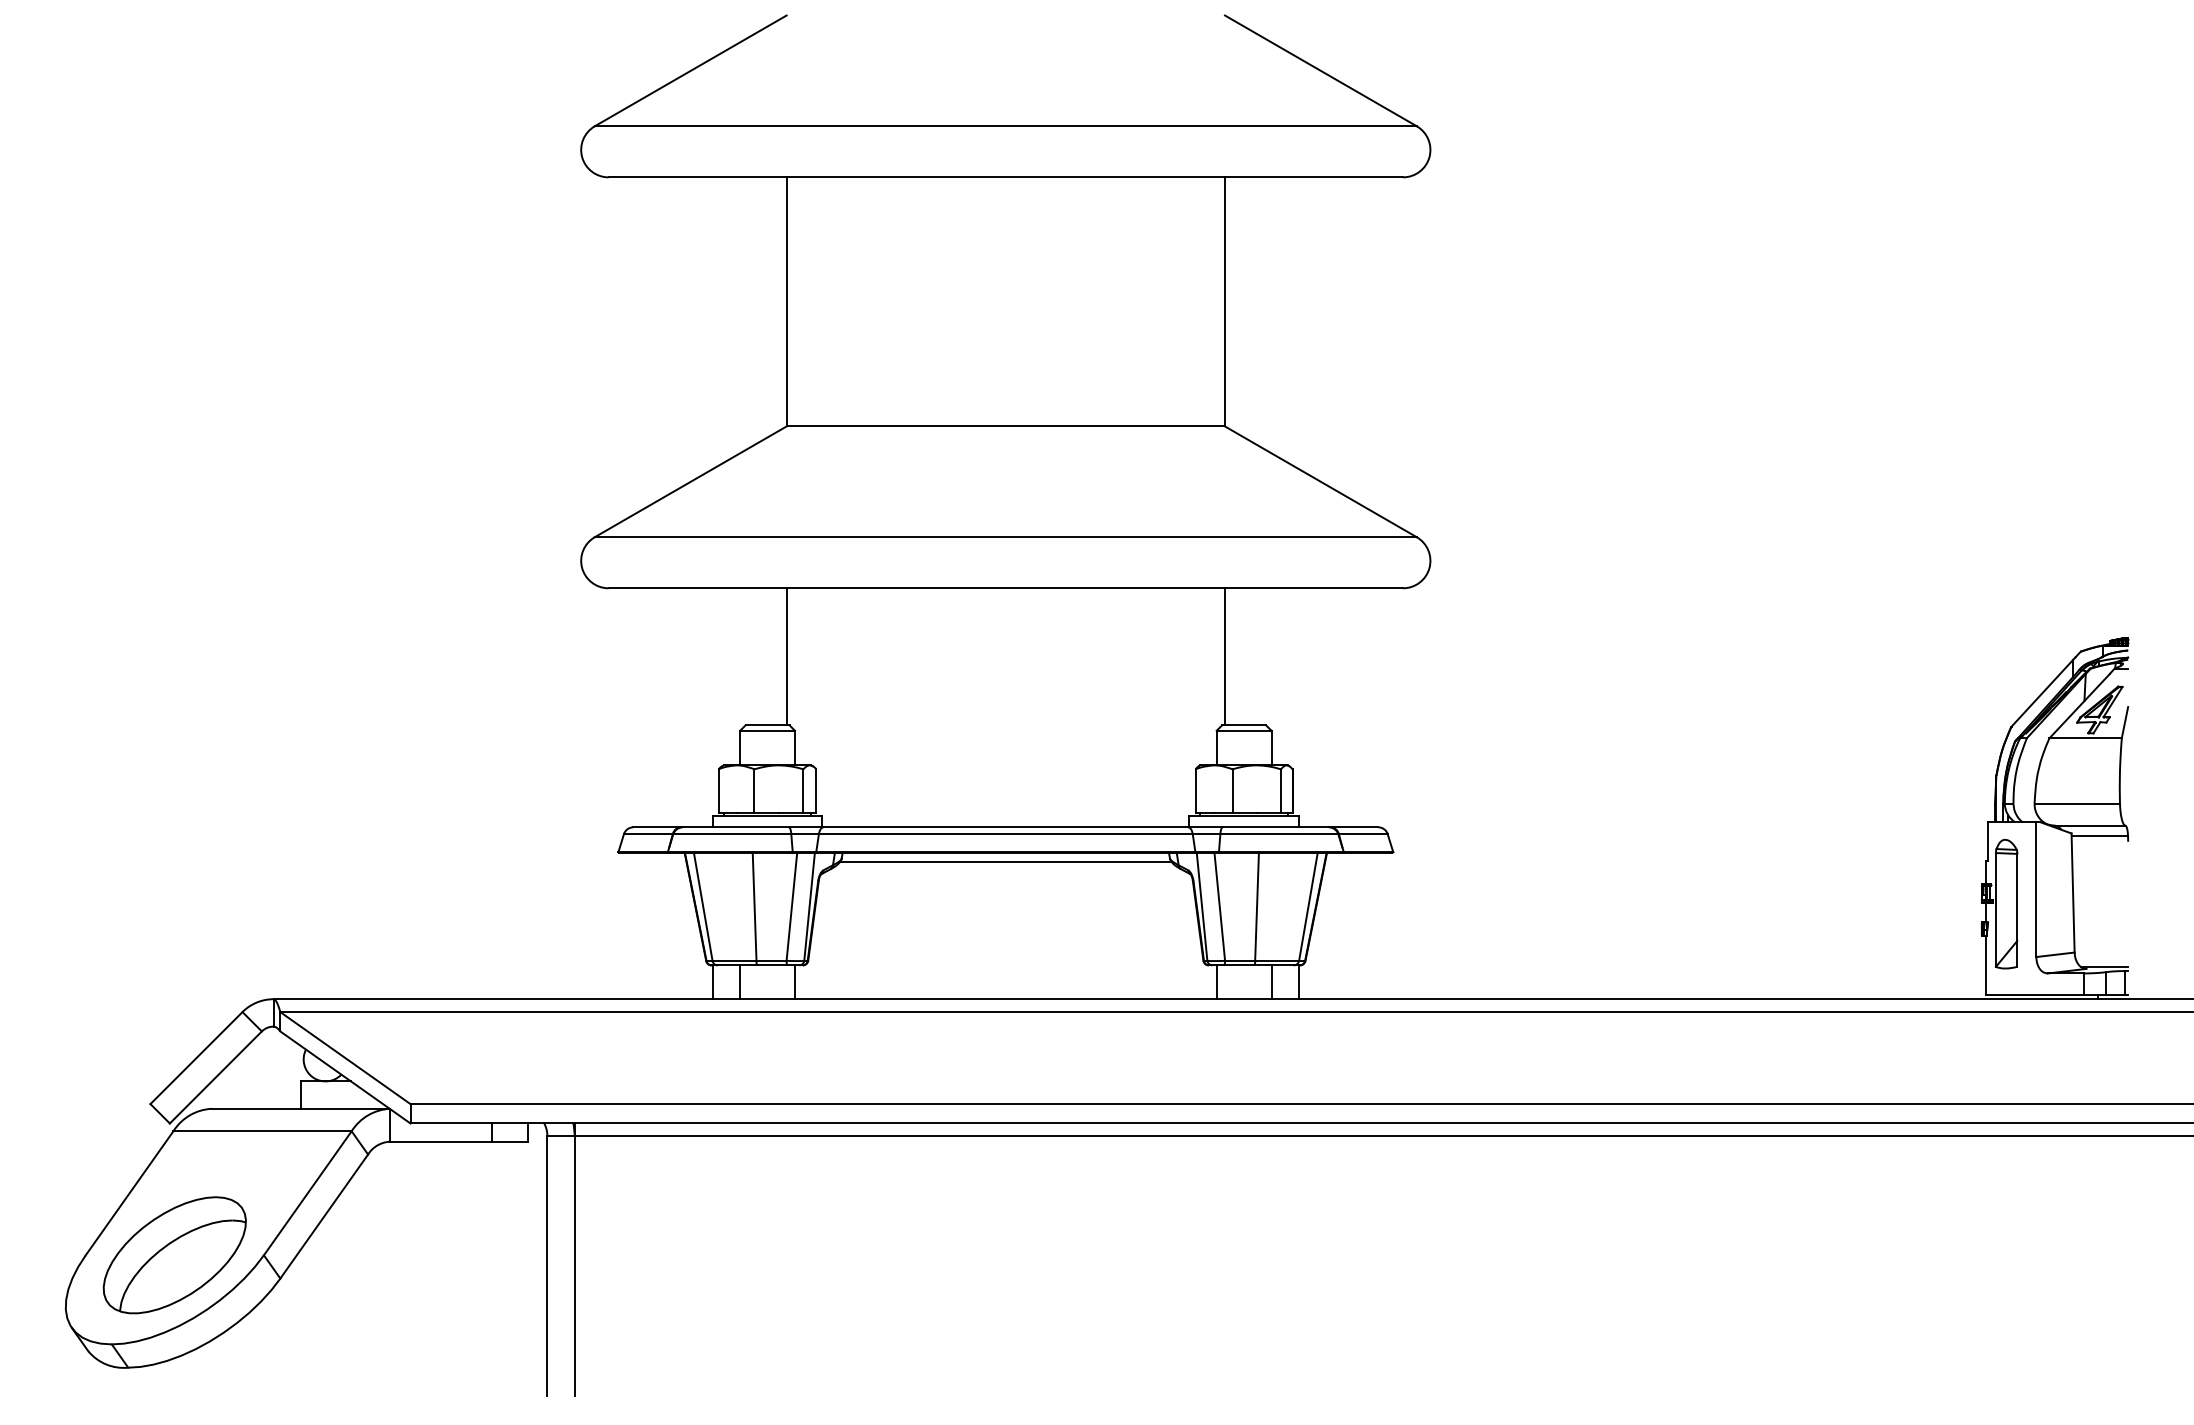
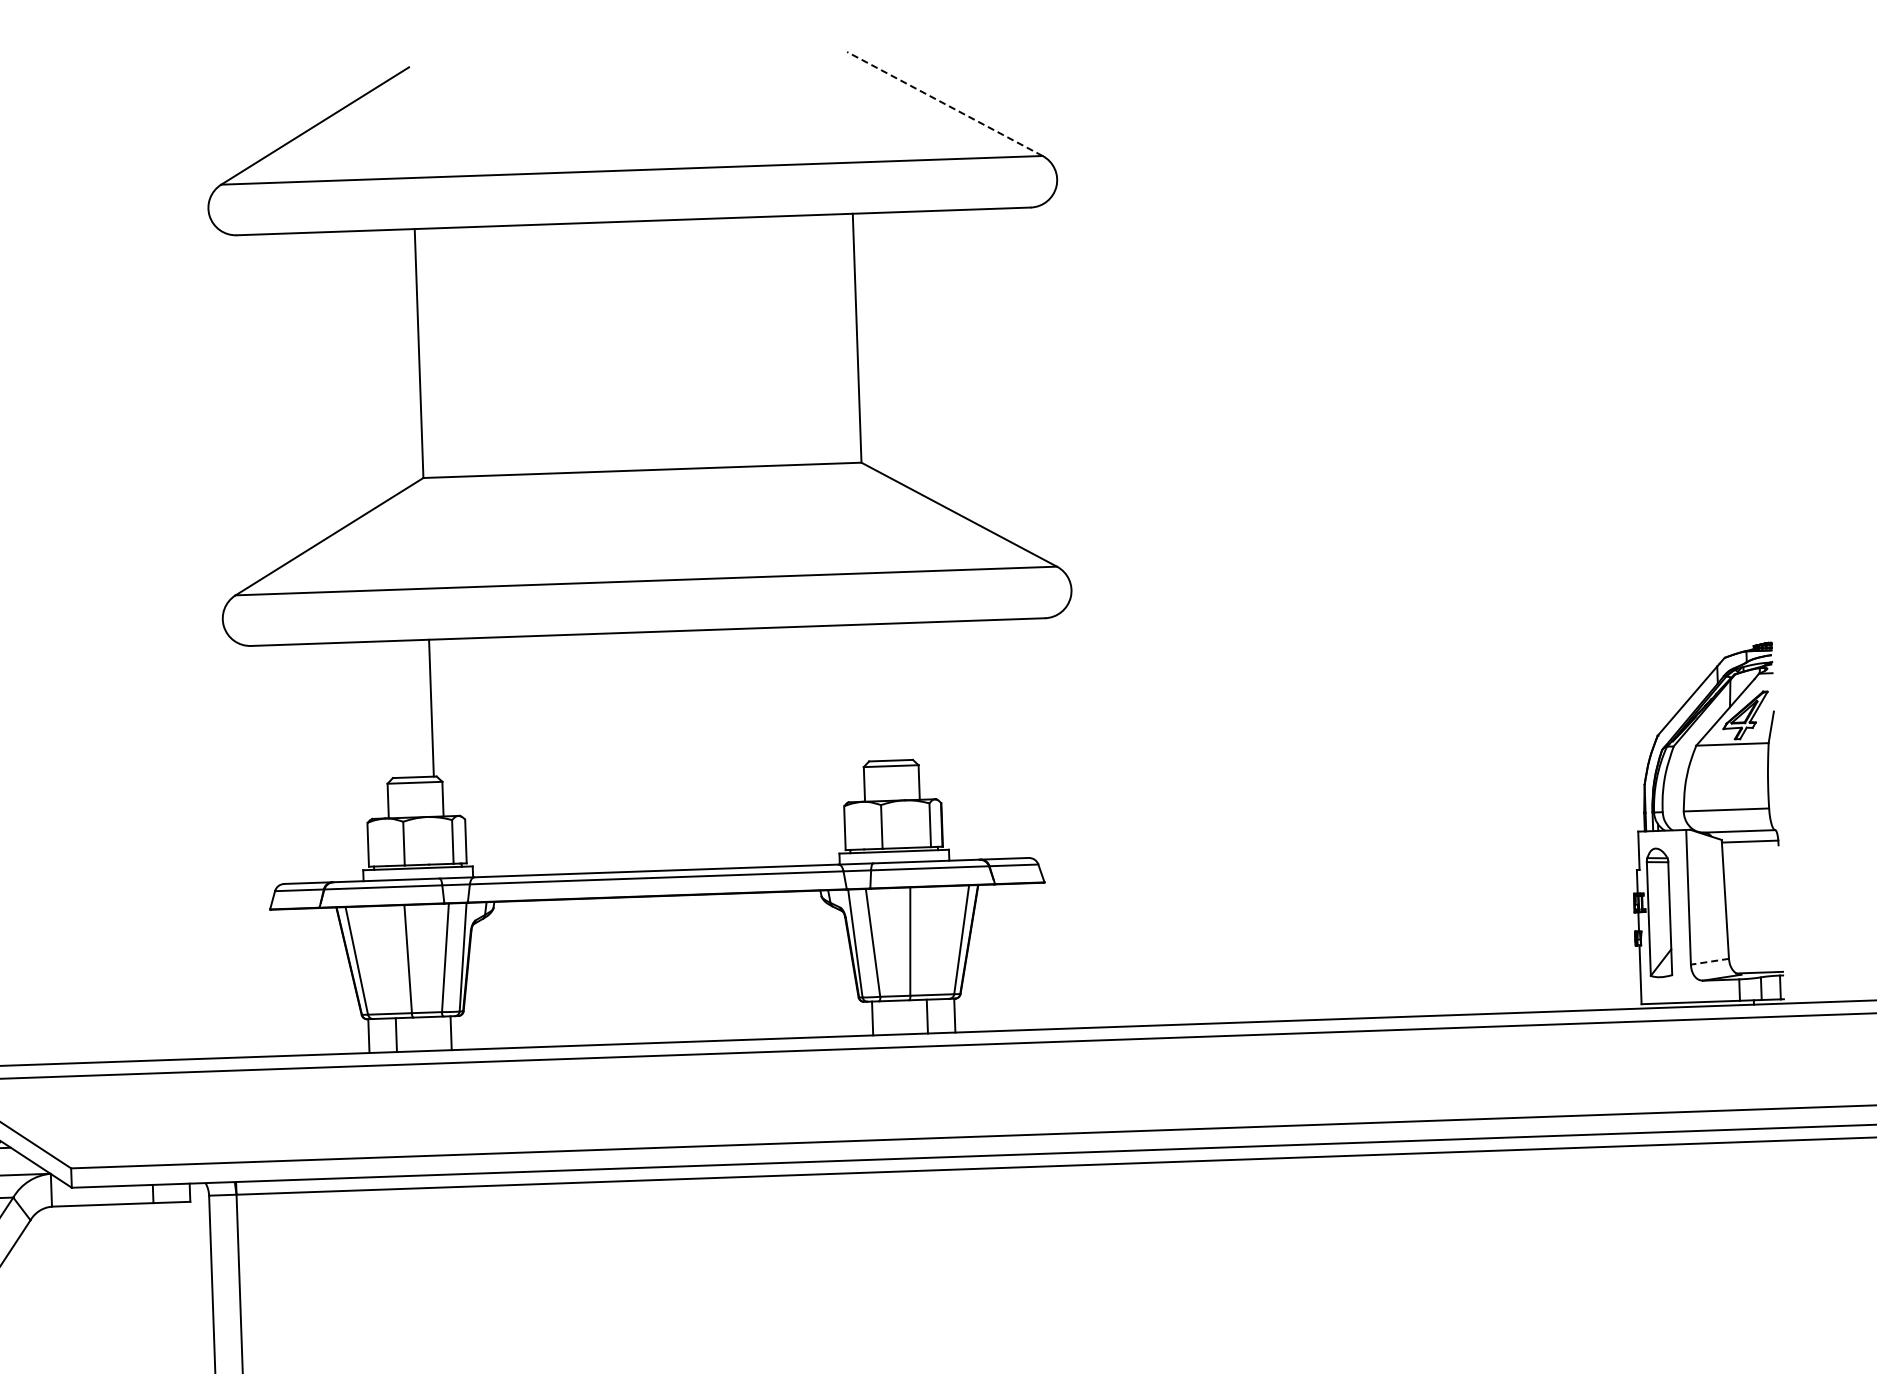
line: (1320, 70) -> (944, 103), solid -> dashed
line: (1224, 656) -> (869, 692), removed
line: (1005, 862) -> (657, 906), removed
line: (2055, 954) -> (1709, 961), solid -> dashed

